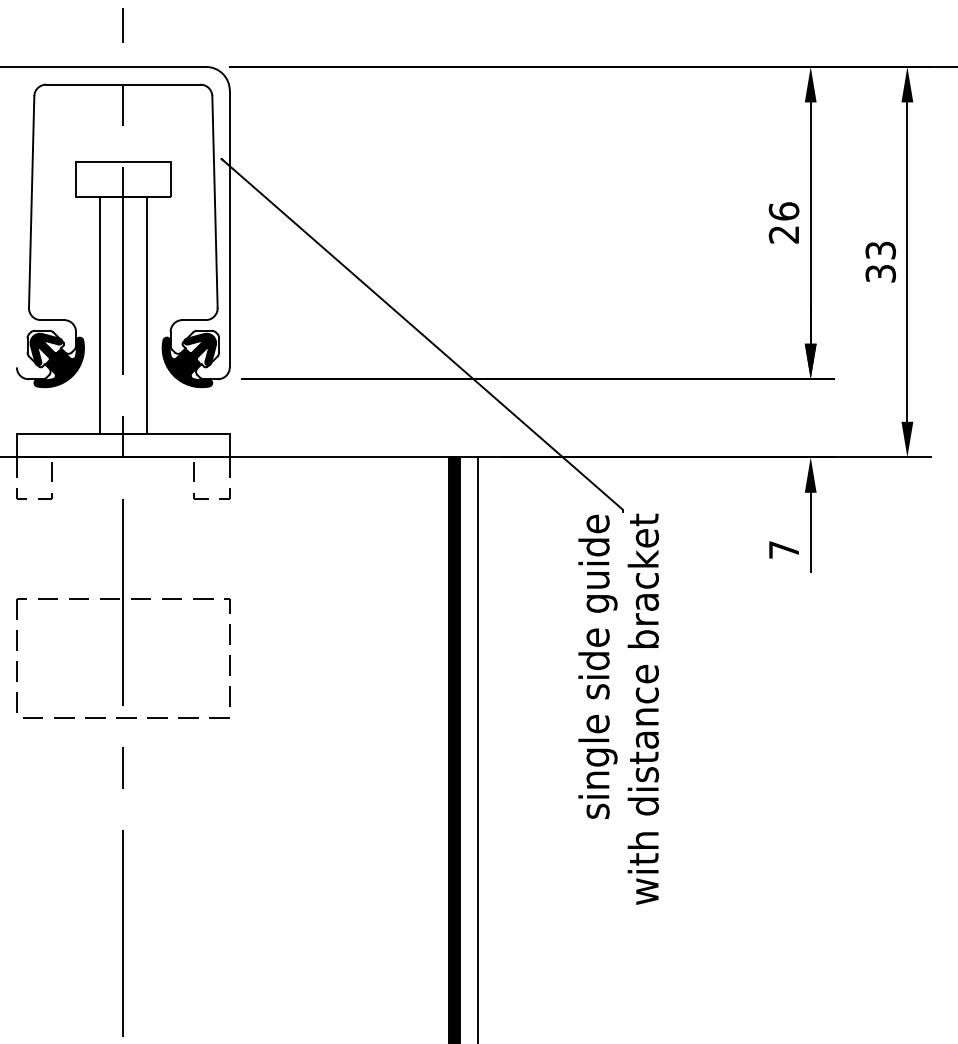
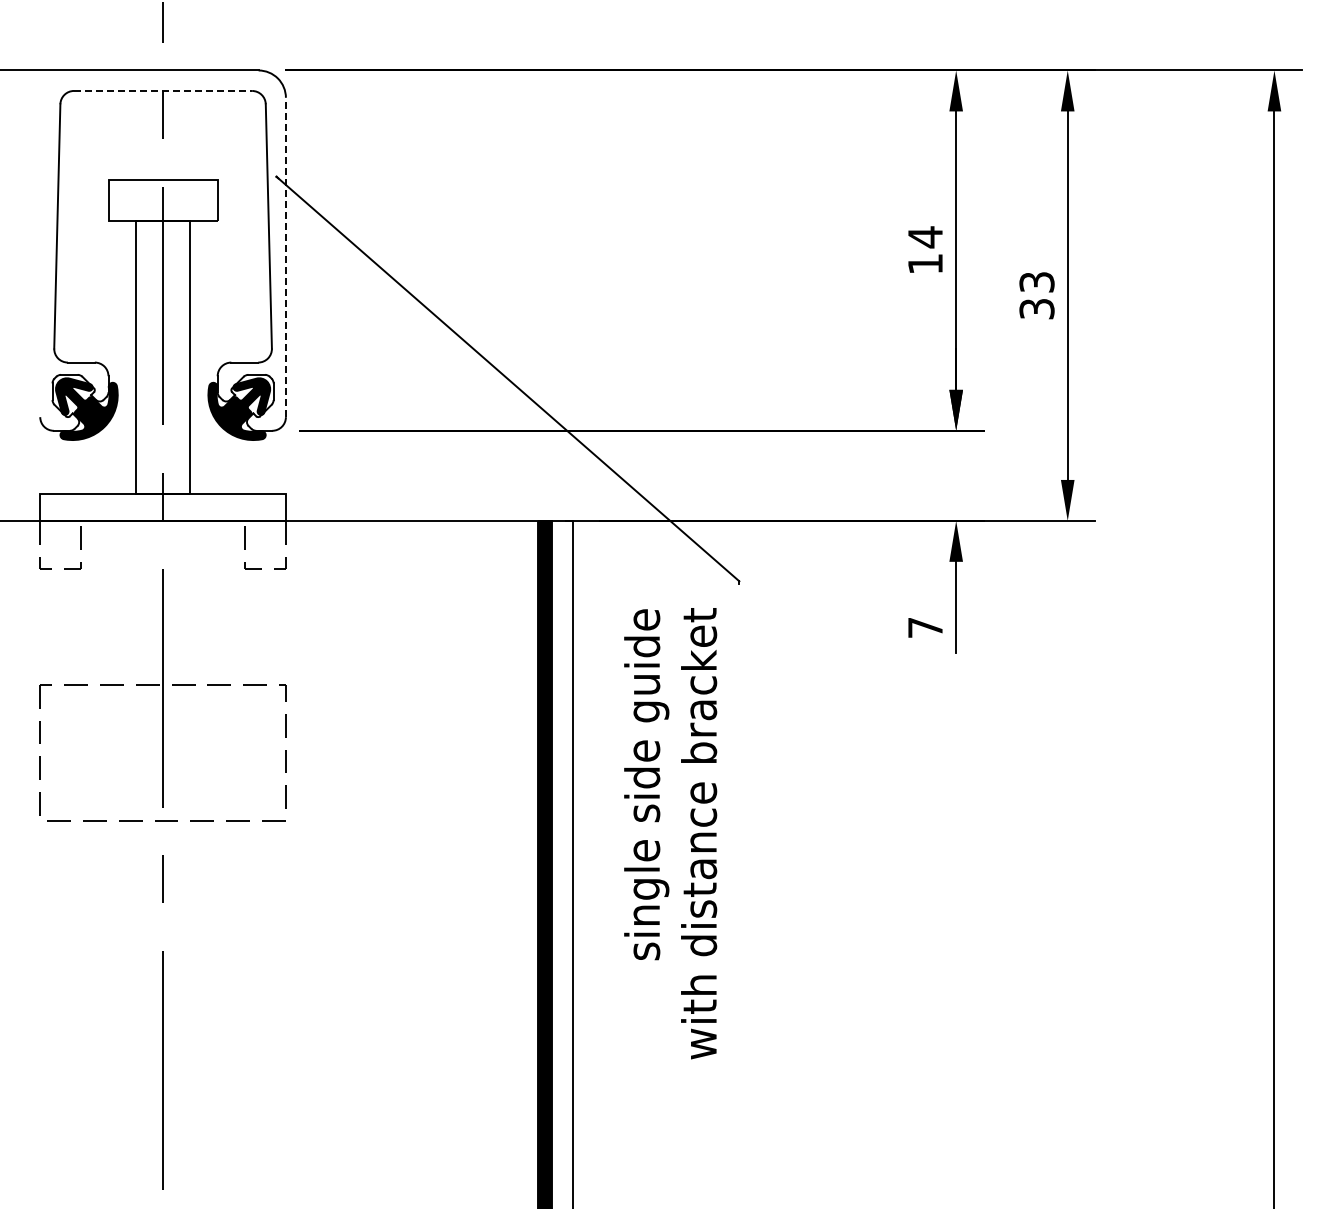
line: (123, 84) -> (163, 90), solid -> dashed
text: (784, 222) -> (925, 250), 26 -> 14
line: (229, 229) -> (285, 257), solid -> dashed
text: (618, 709) -> (670, 833), moved

